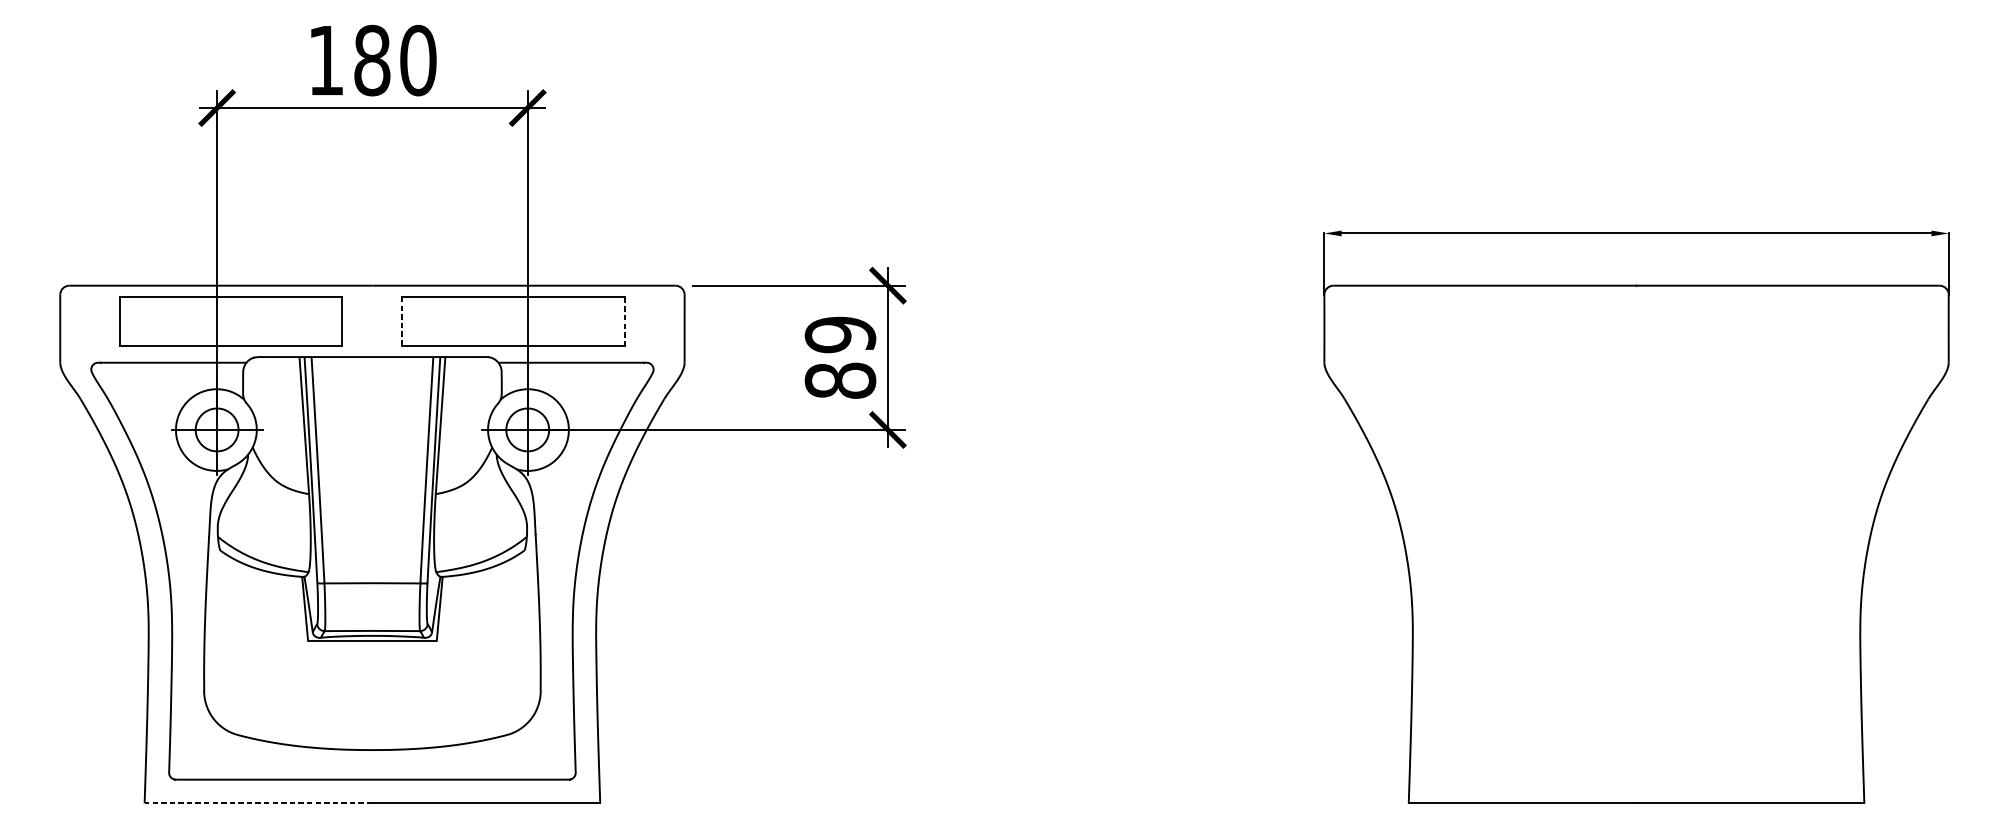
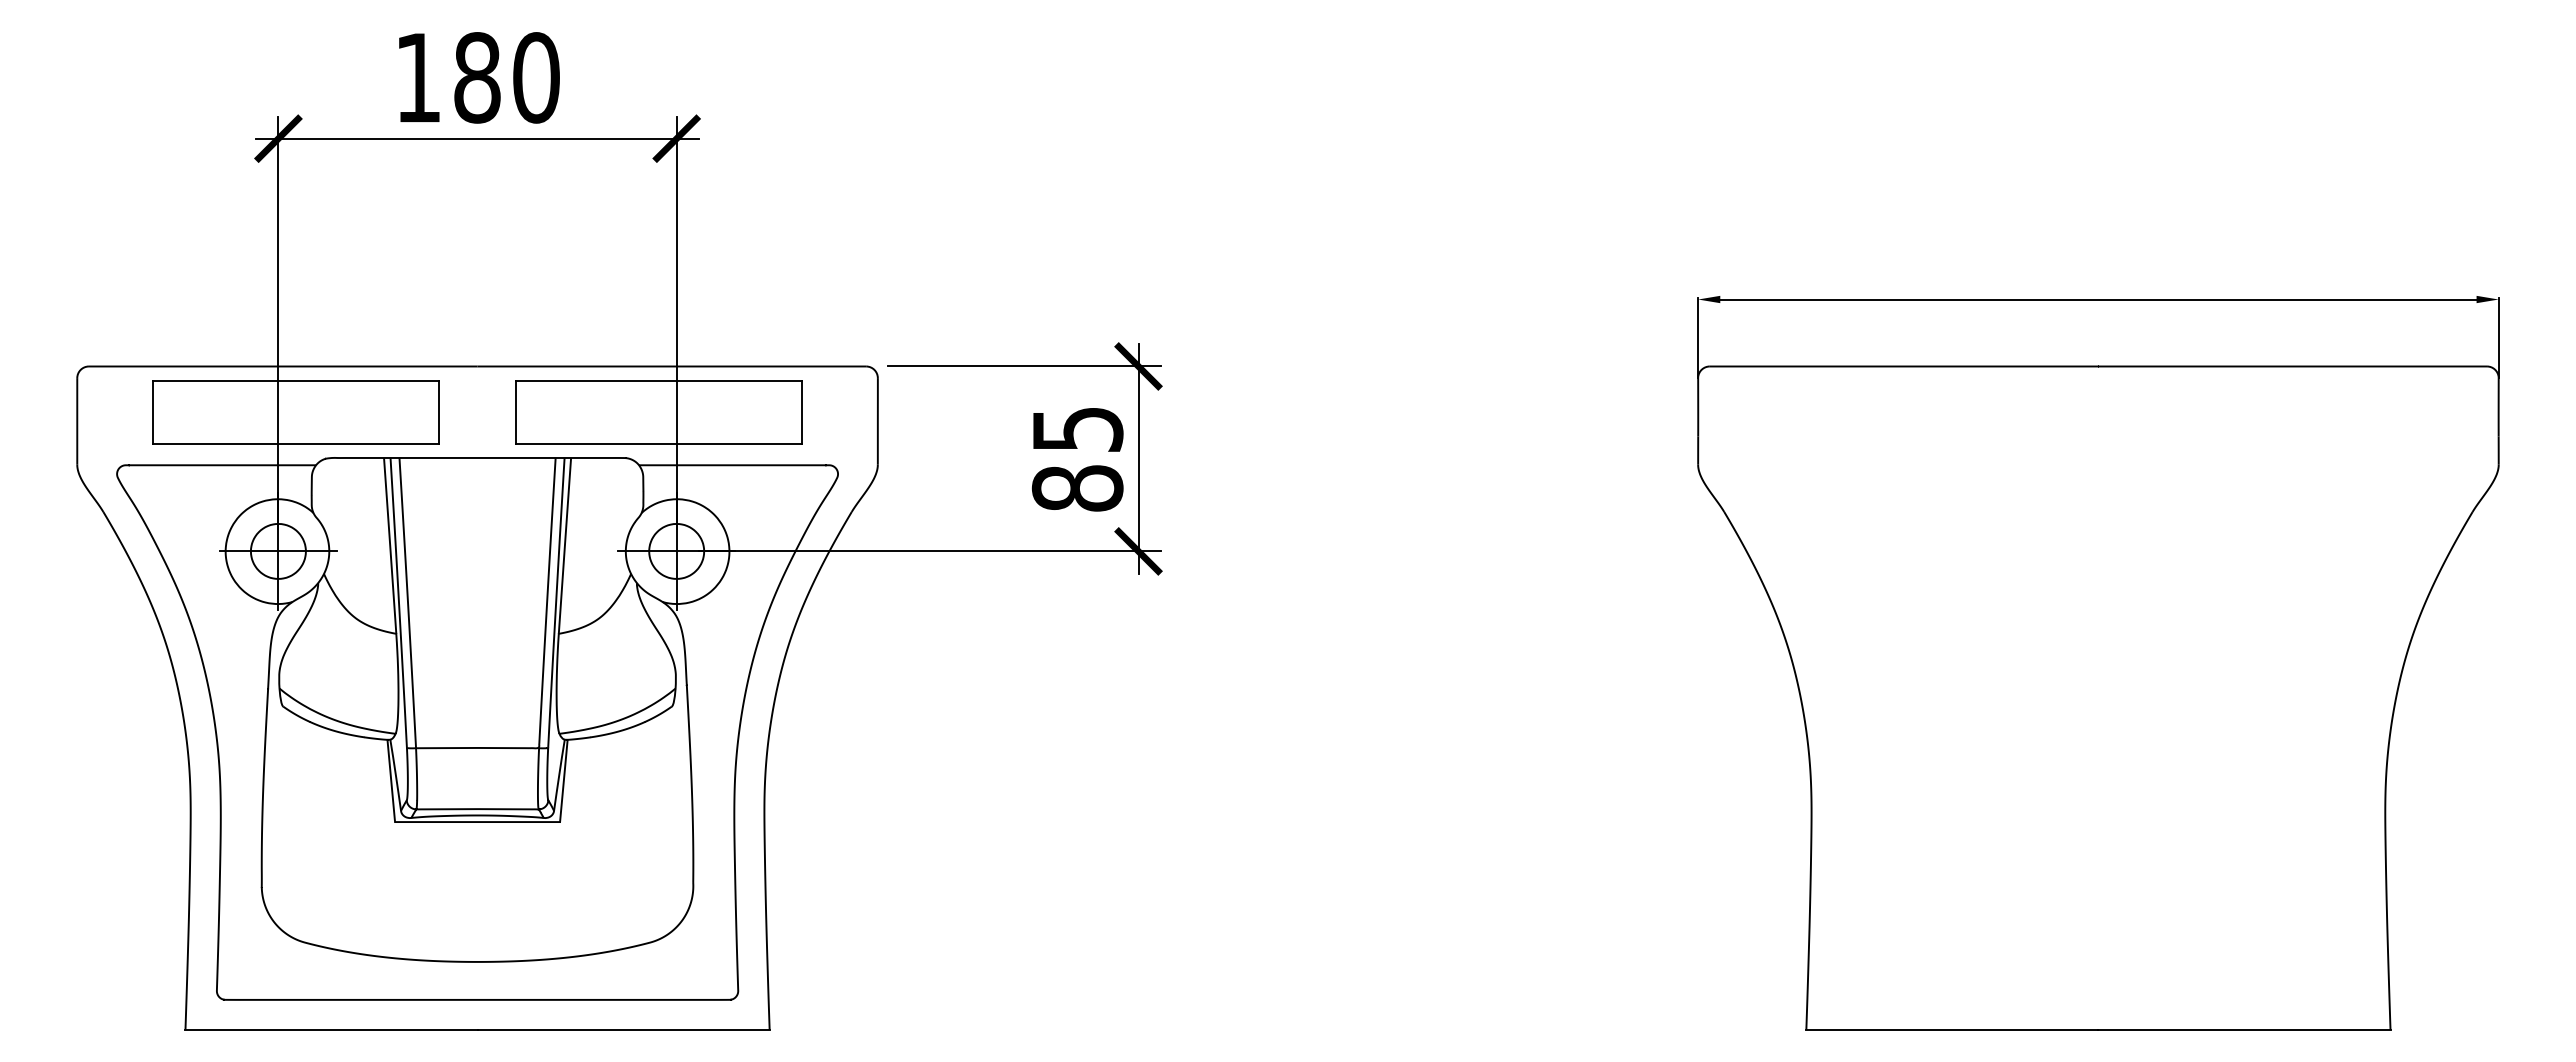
line: (402, 321) -> (516, 412), dashed -> solid
line: (625, 321) -> (801, 412), dashed -> solid
text: (840, 334) -> (1077, 429), 89 -> 85
line: (258, 802) -> (331, 1029), dashed -> solid

